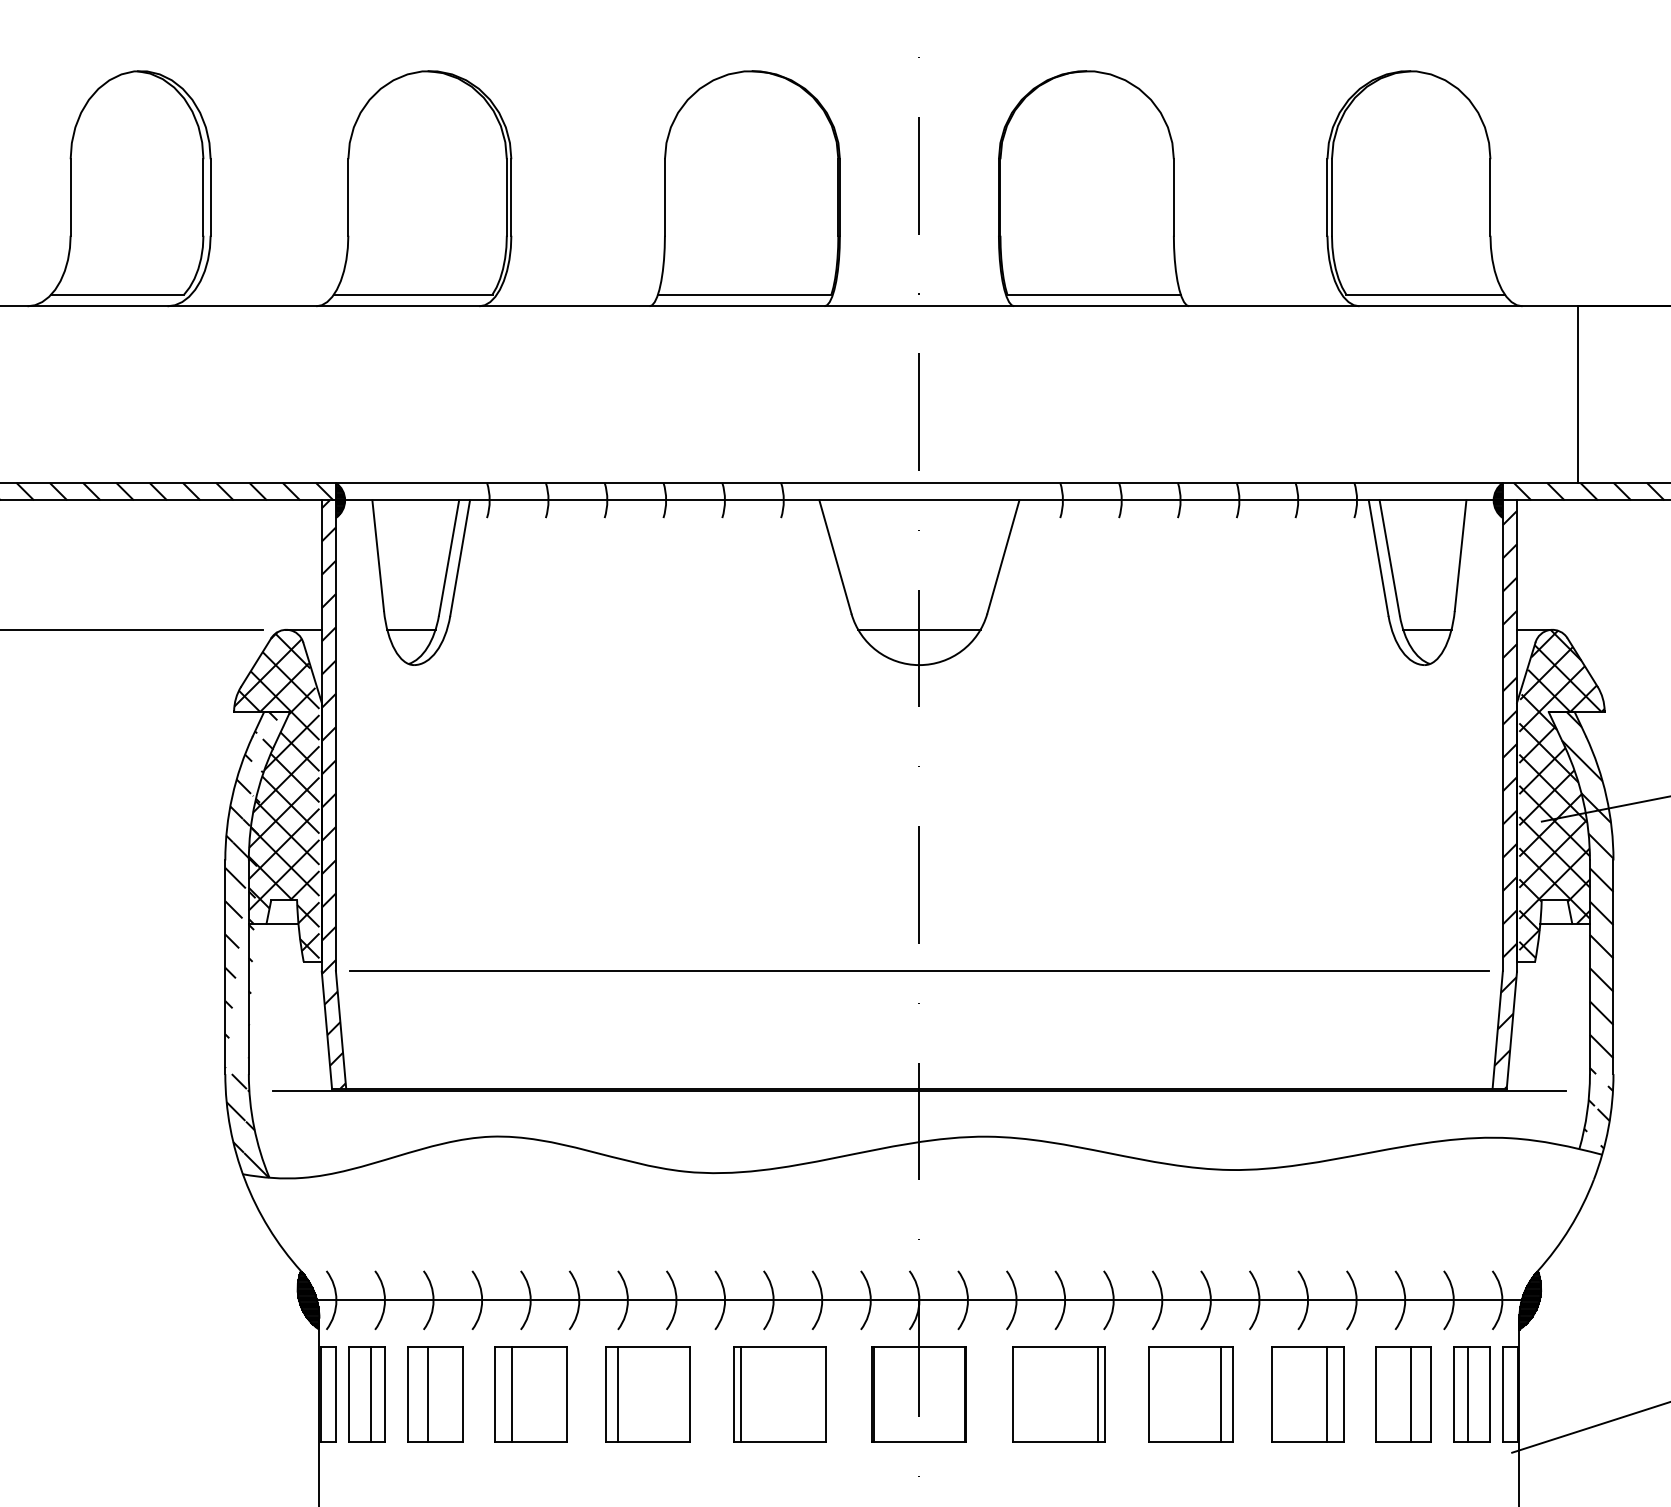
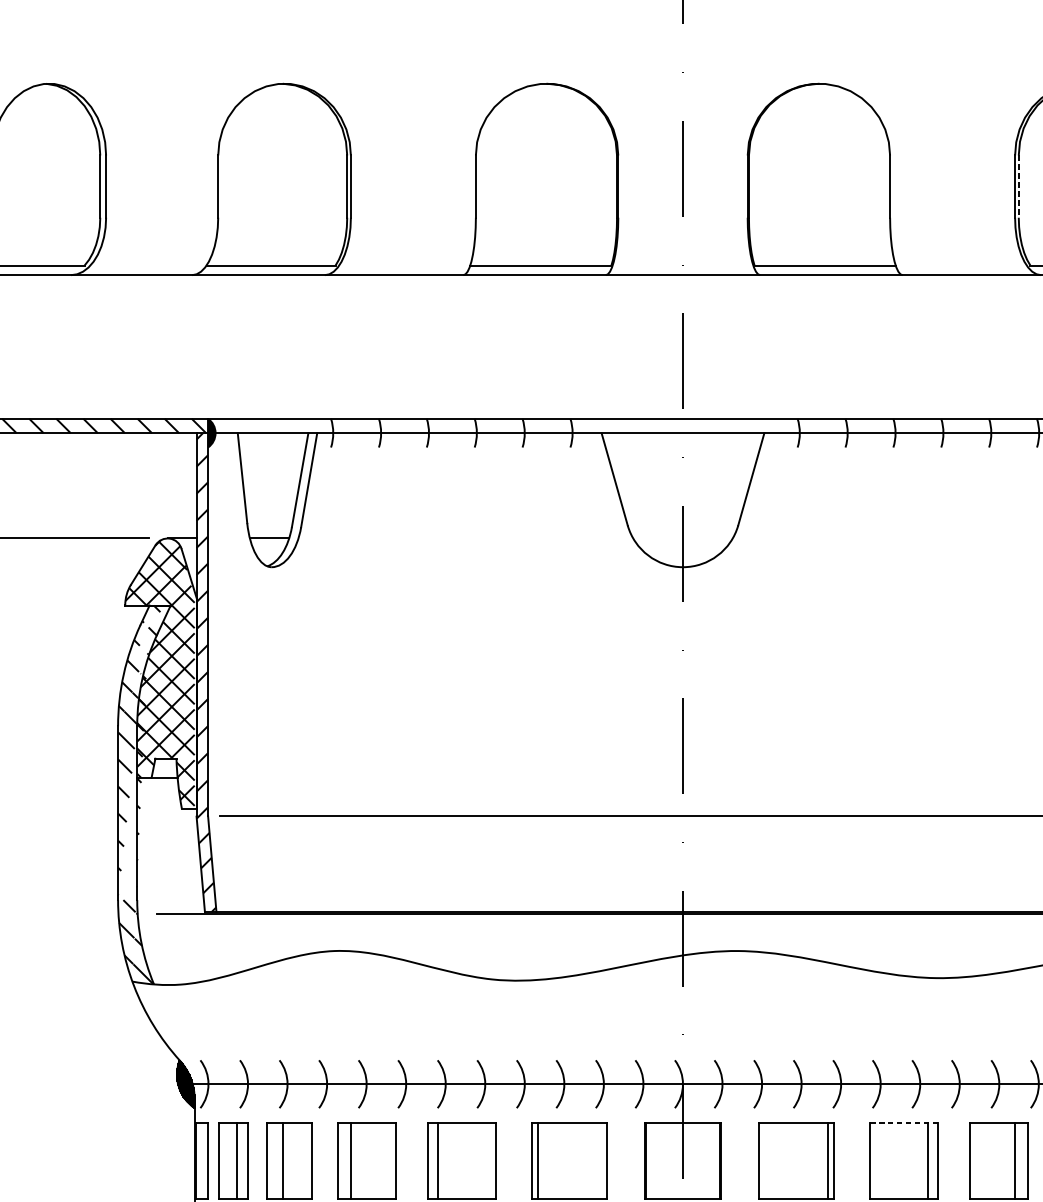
line: (1331, 198) -> (1018, 187), solid -> dashed
line: (919, 629) -> (683, 538), removed
line: (1190, 1347) -> (903, 1122), solid -> dashed

